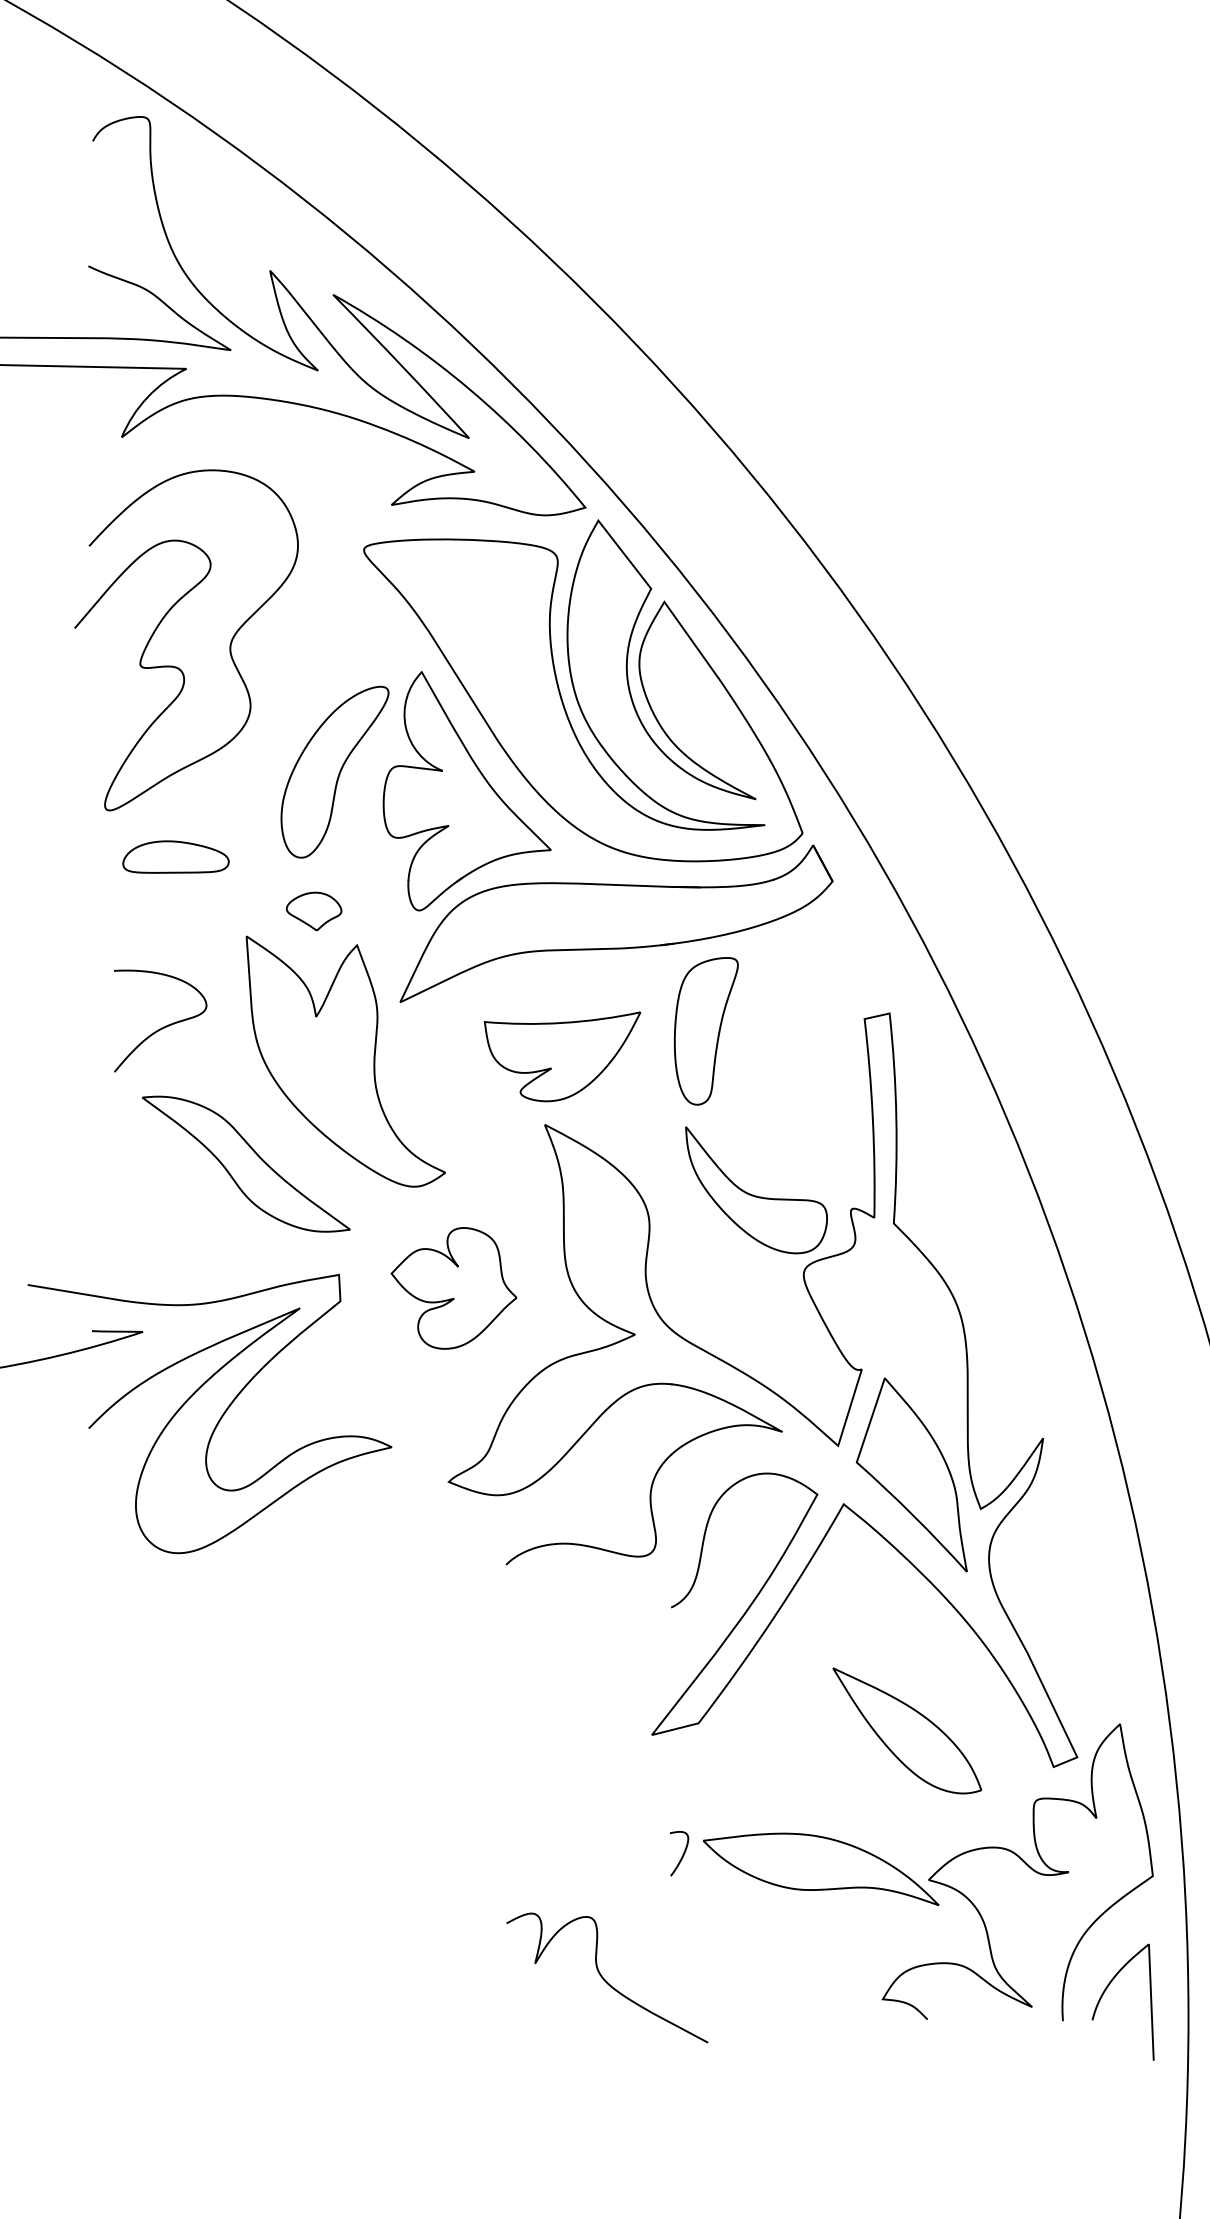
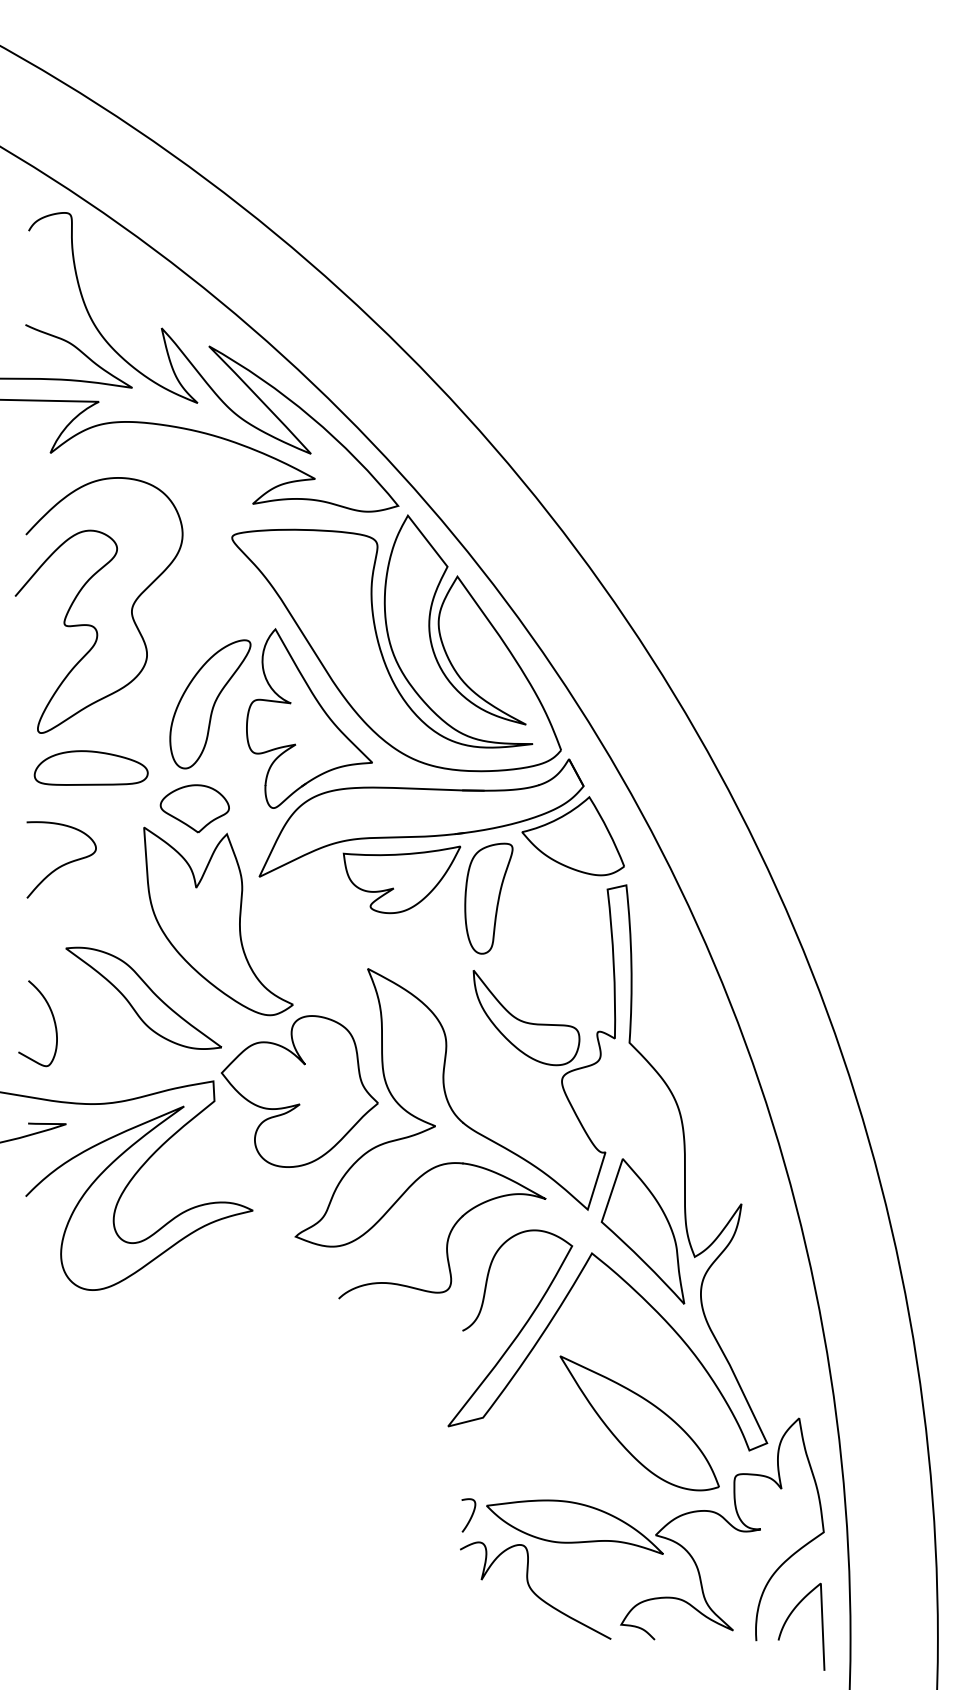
part: (175, 856) -> (90, 767), size x1.43
part: (313, 911) -> (194, 808), size x1.67
part: (817, 948) -> (572, 836), added
curve: (164, 1025) -> (64, 863), moved
part: (561, 1056) -> (401, 879), moved
curve: (125, 1195) -> (53, 1021), added
part: (453, 1288) -> (299, 1091), size x1.67
part: (907, 1731) -> (639, 1423), size x1.43
curve: (605, 1979) -> (534, 1591), moved

